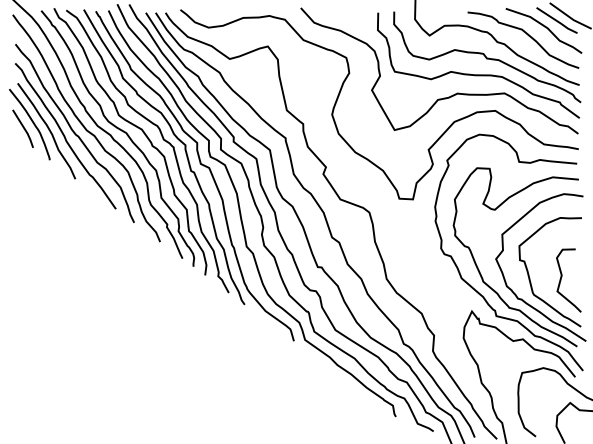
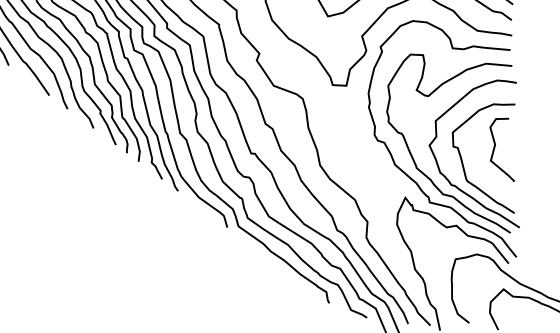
curve: (562, 277) -> (495, 146), moved

